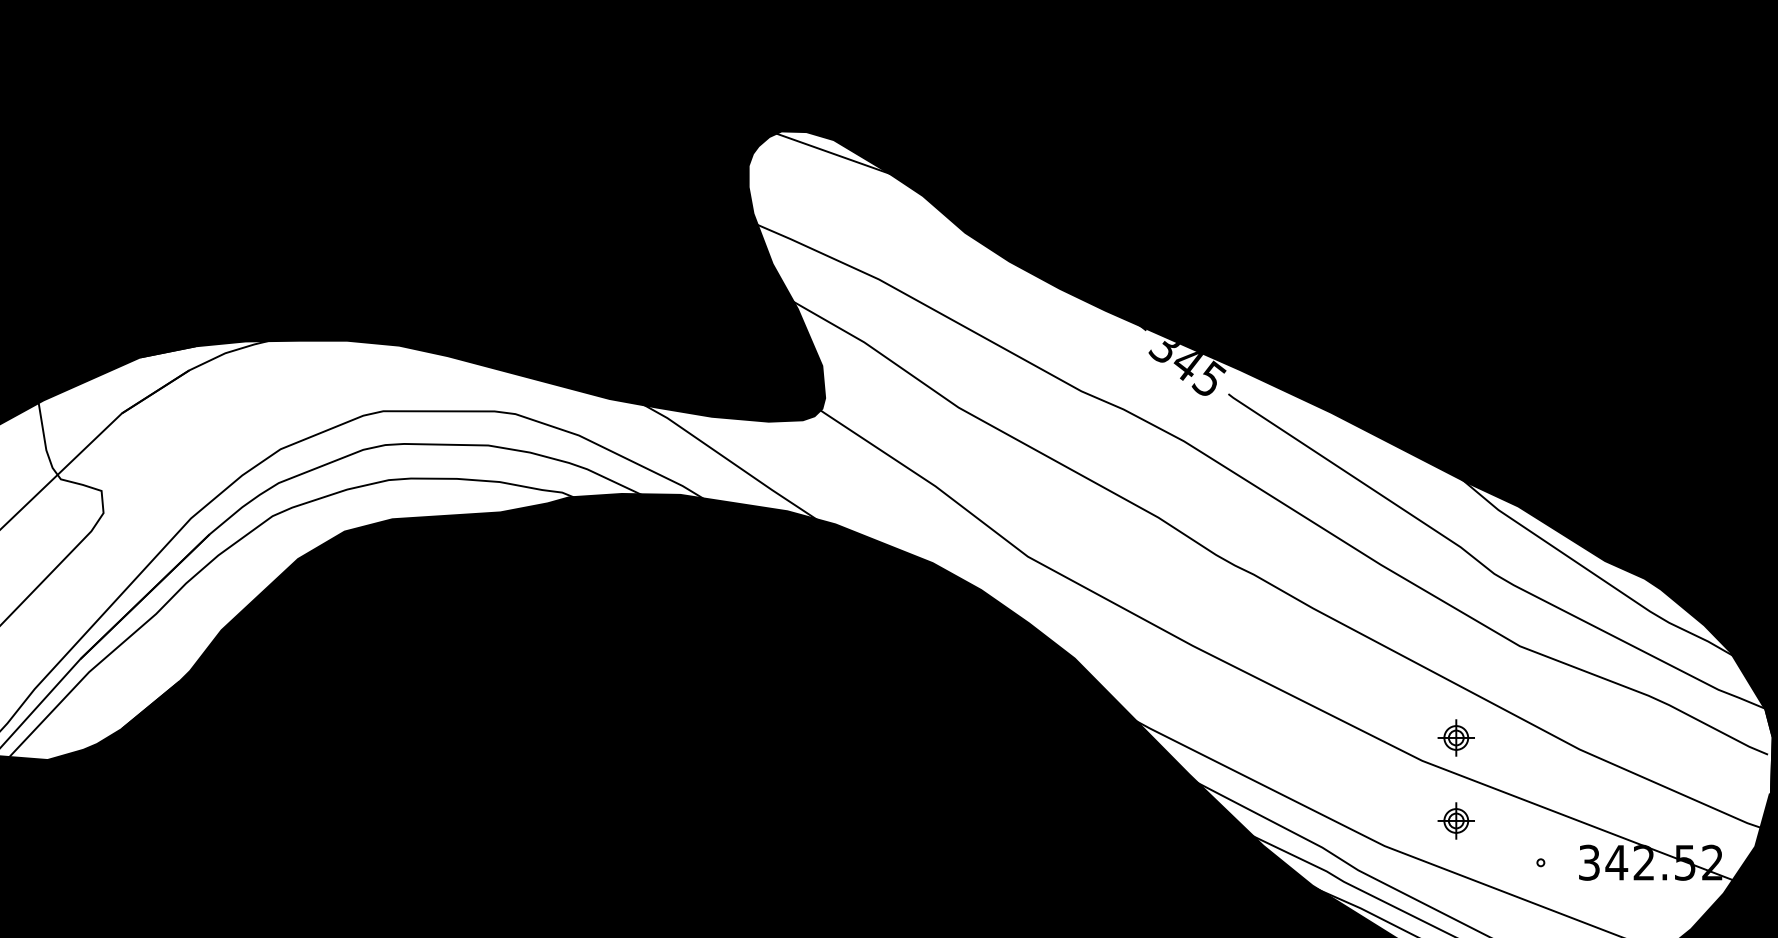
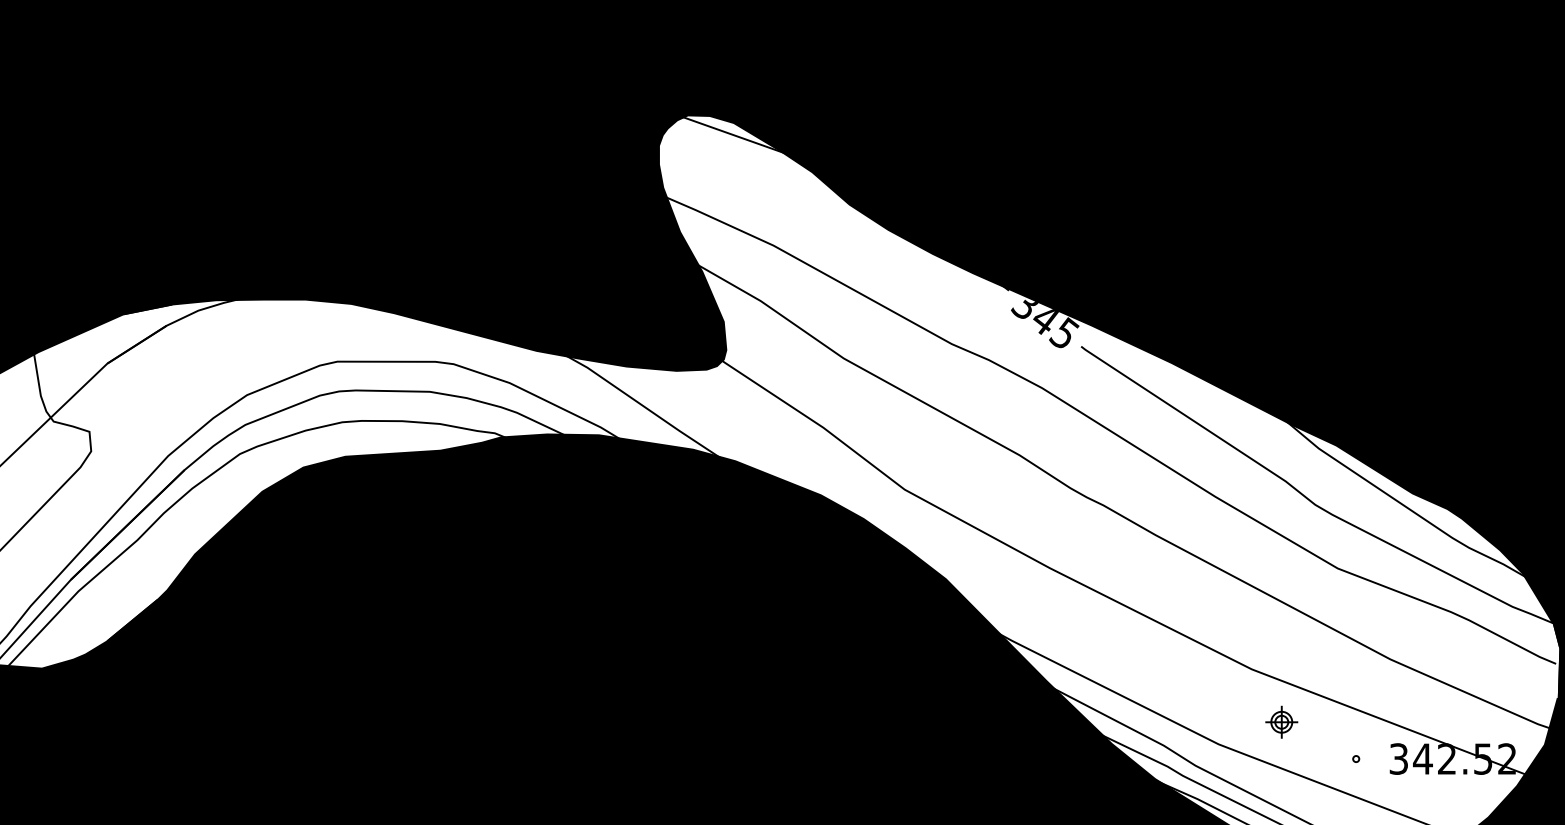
part: (1455, 737) -> (1281, 648), removed

